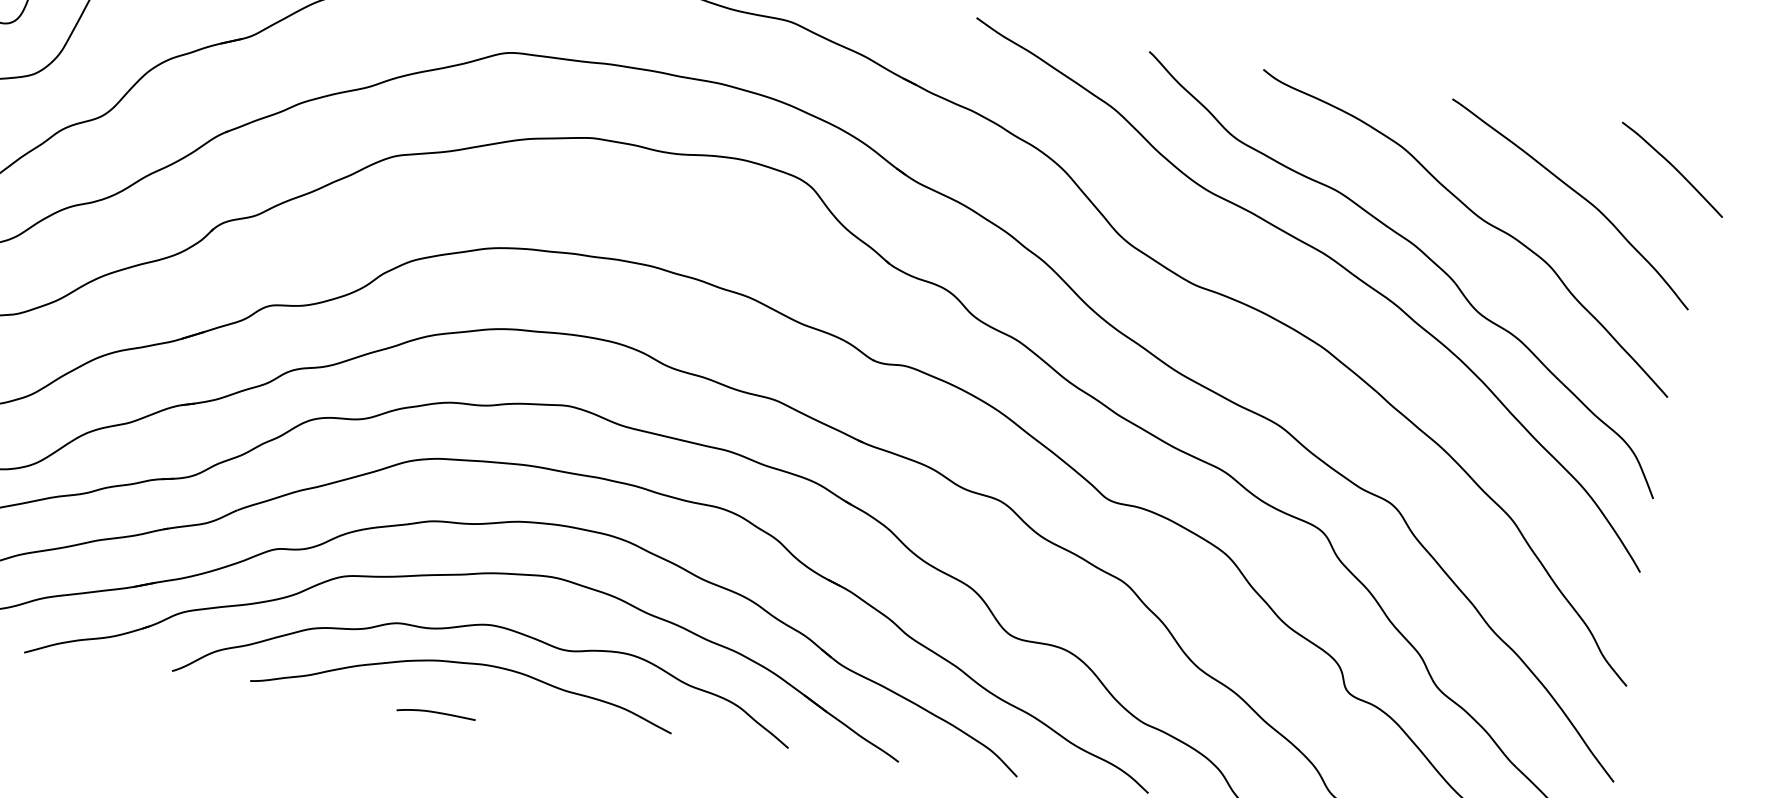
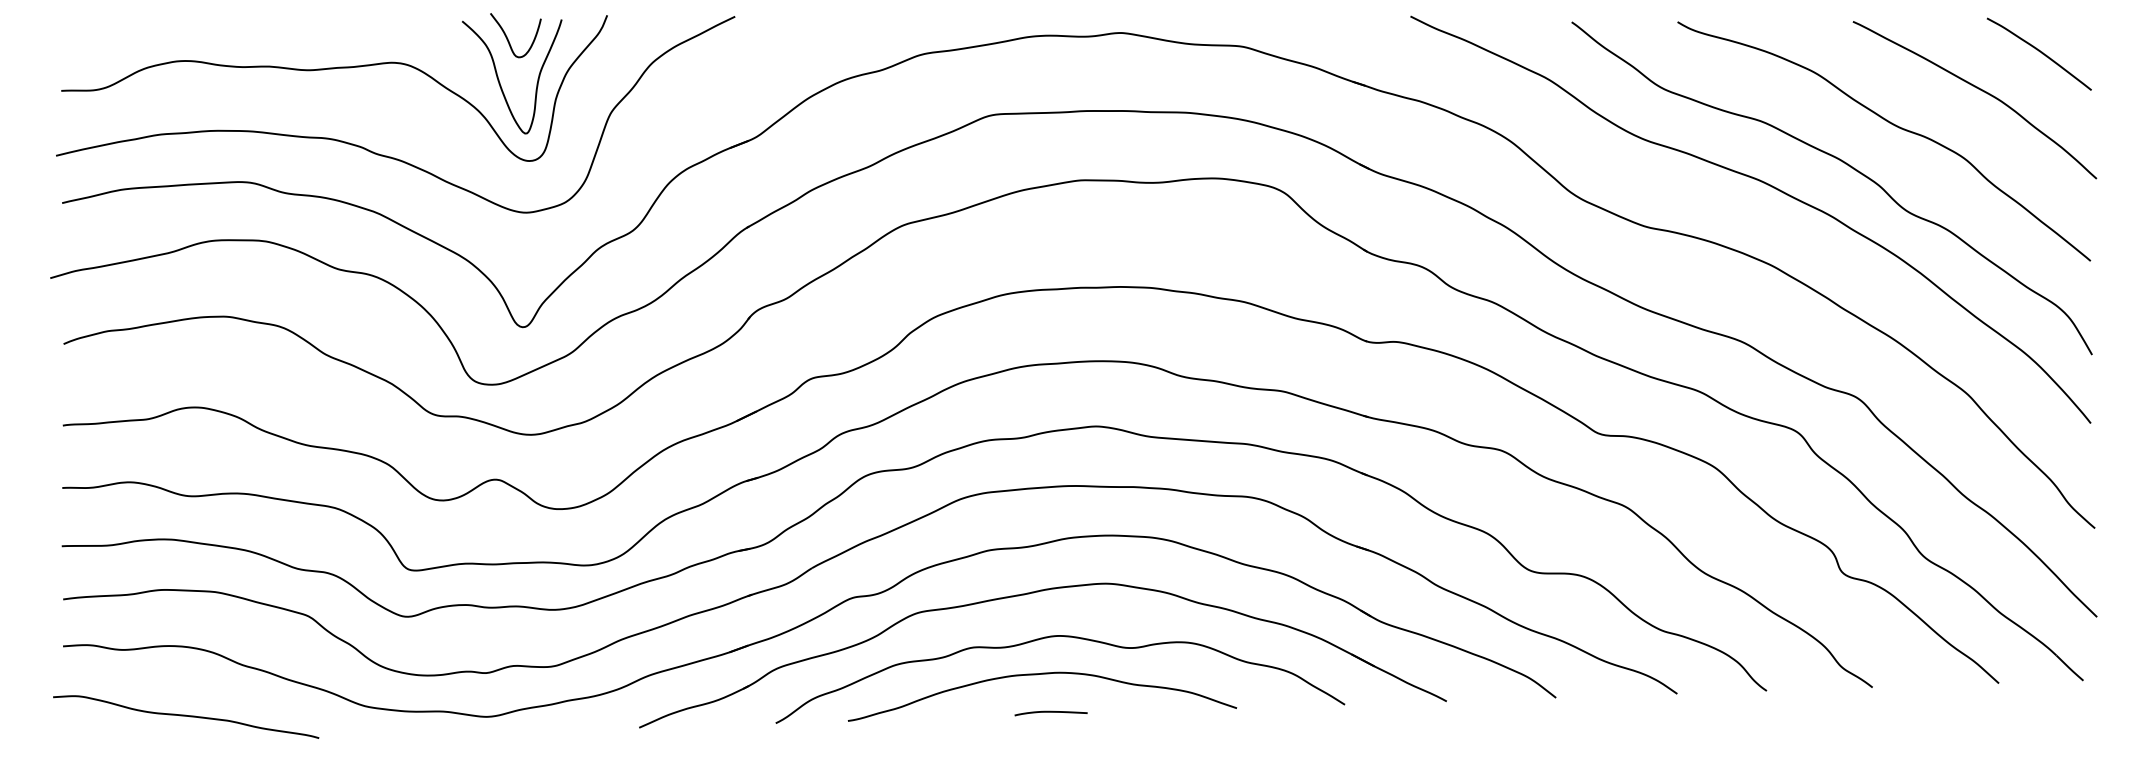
curve: (1672, 167) -> (2039, 52), moved
curve: (435, 713) -> (1050, 712), moved

